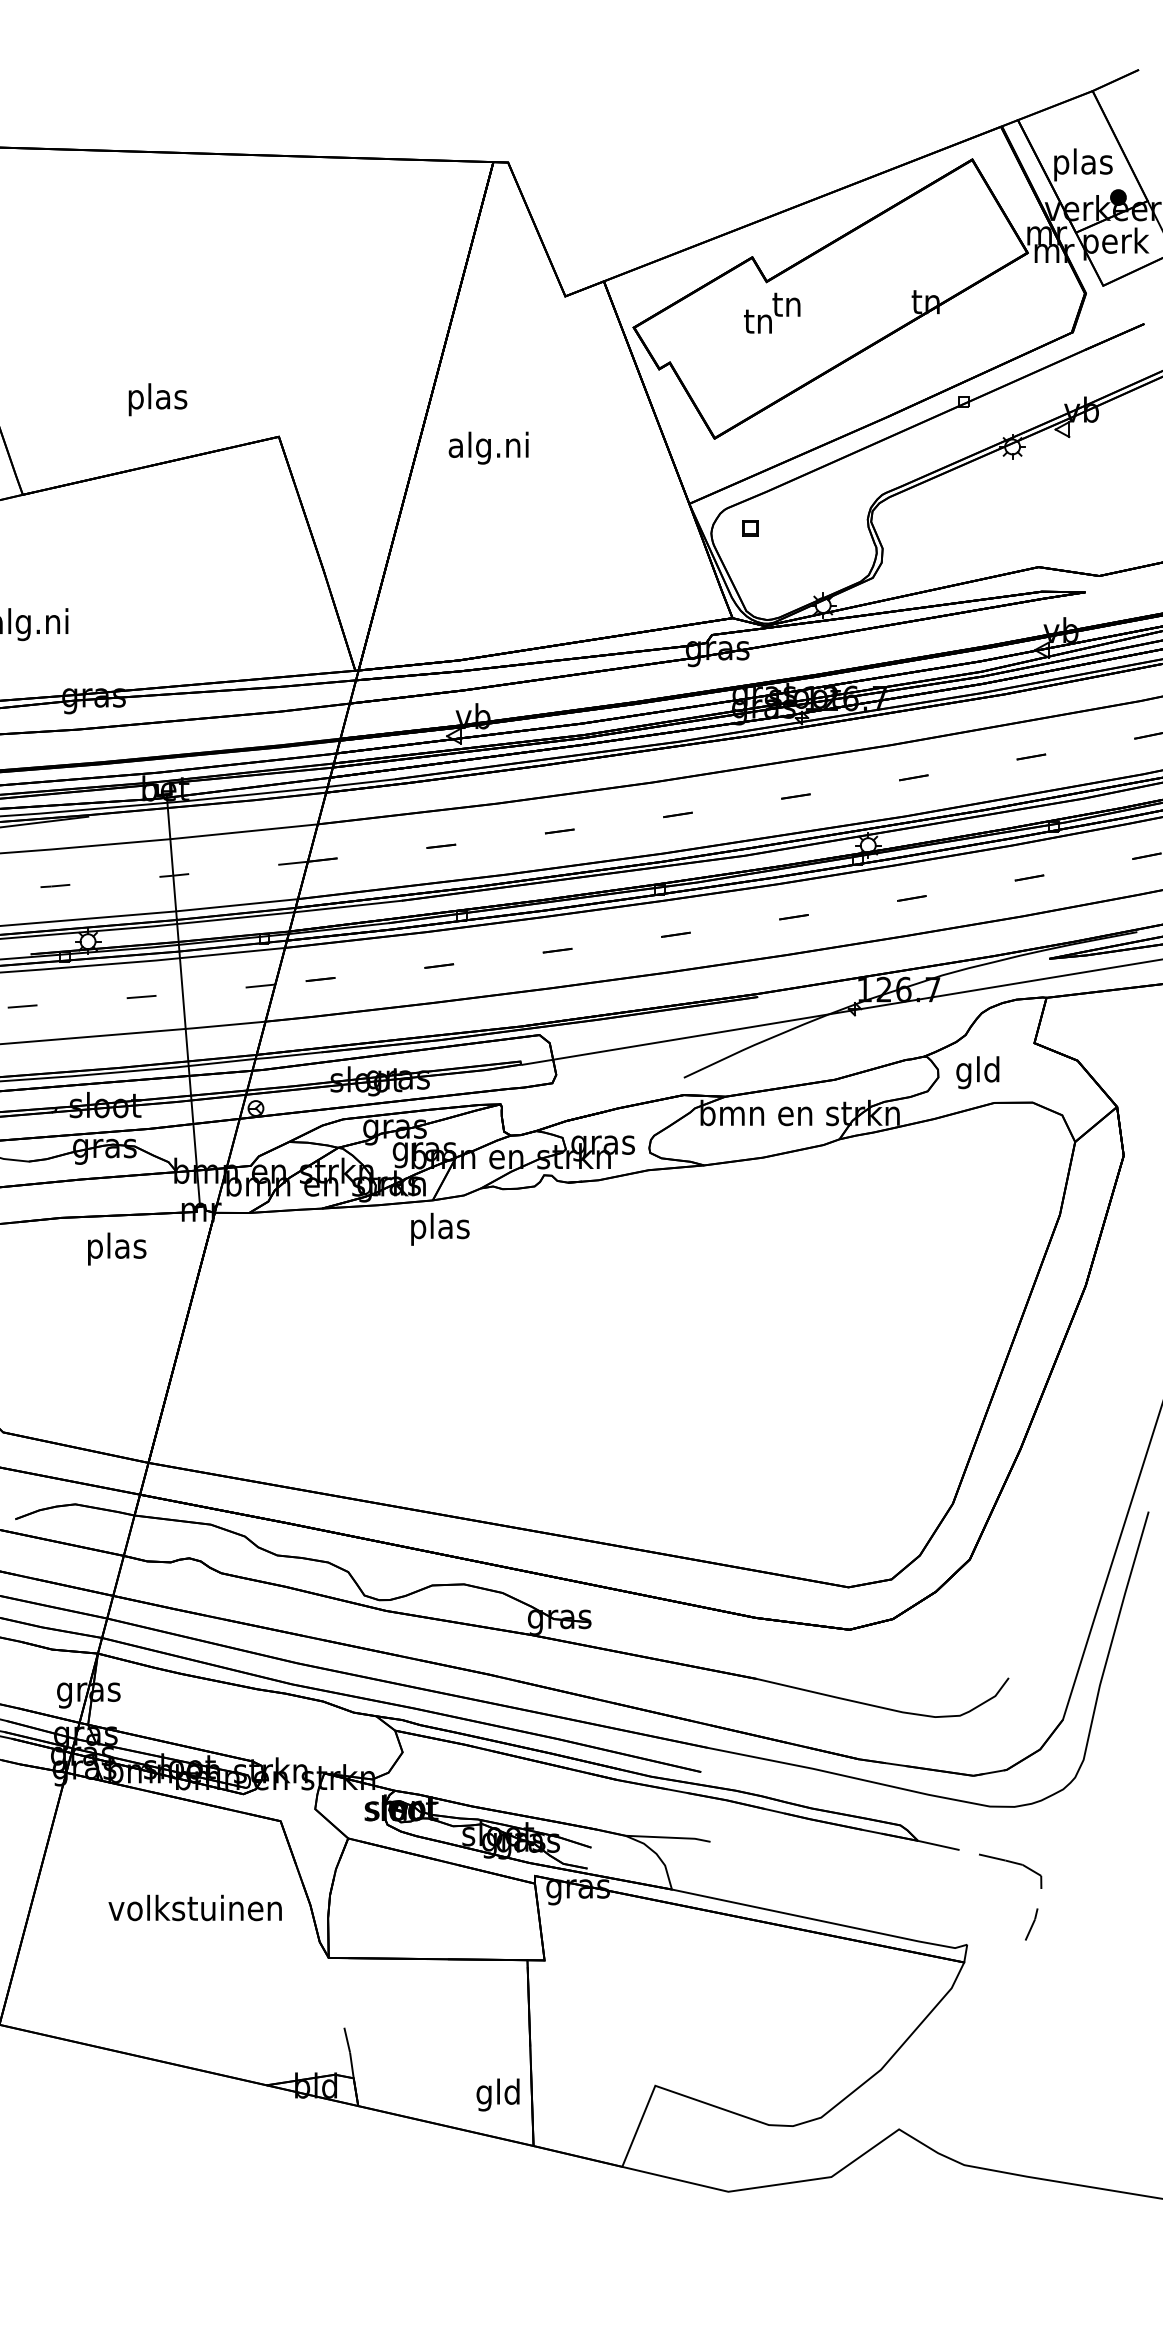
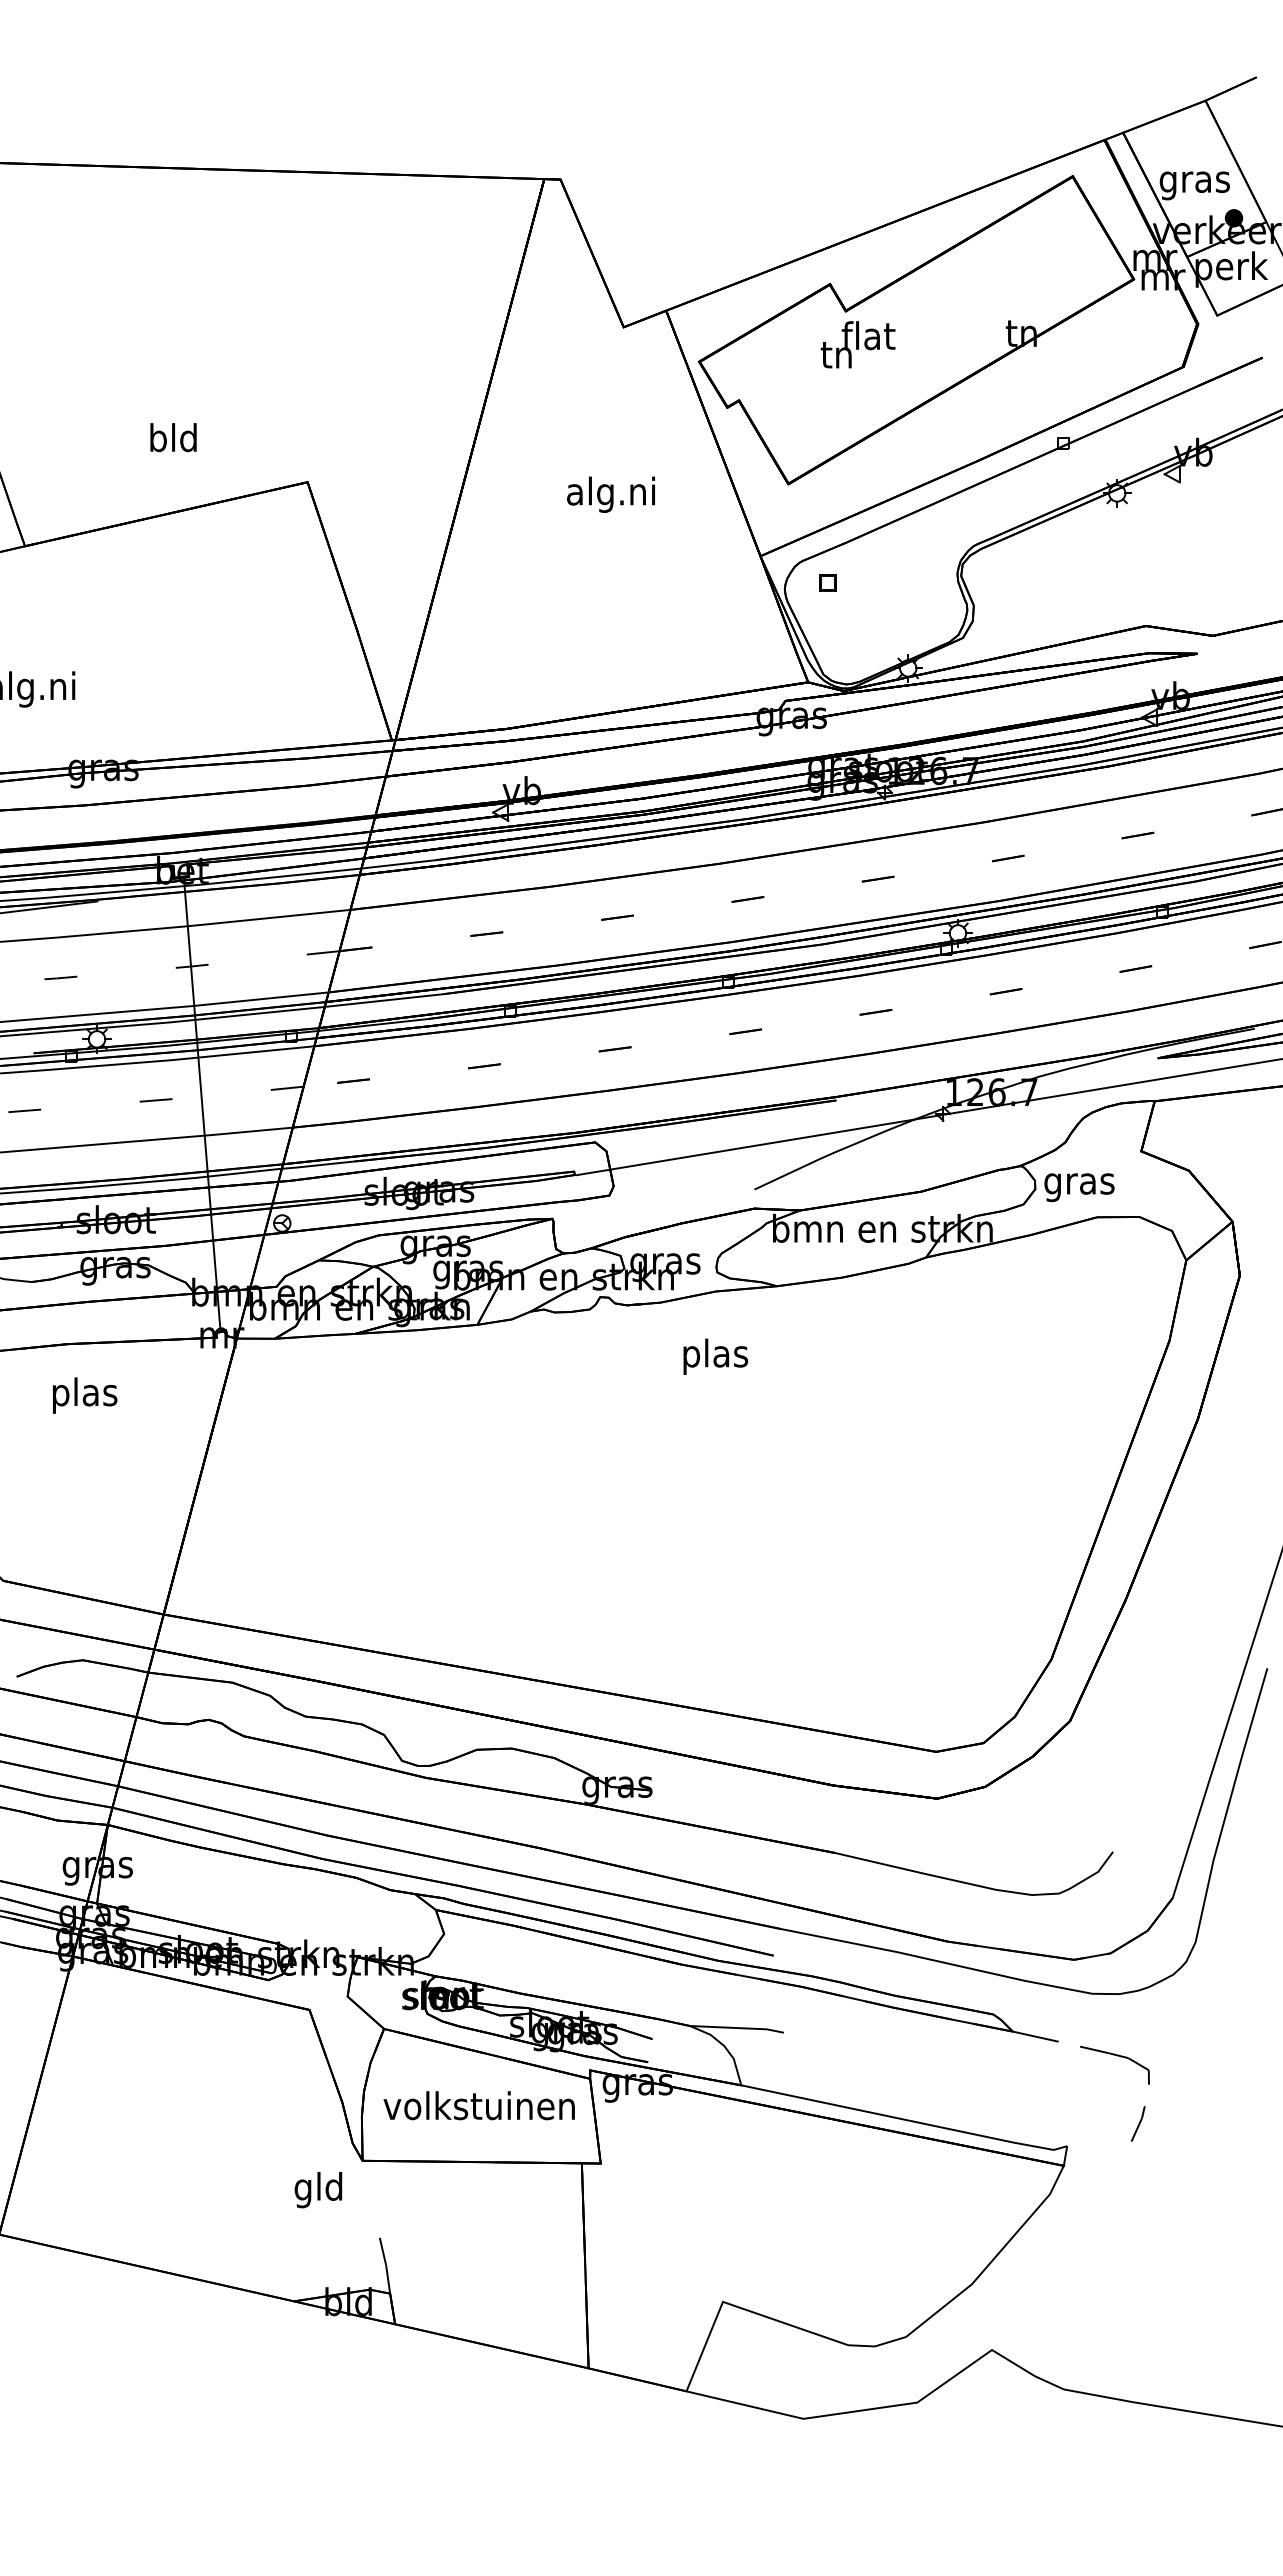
text: (1082, 165) -> (1194, 182), plas -> gras
text: (787, 303) -> (868, 335), tn -> flat
text: (158, 399) -> (174, 441), plas -> bld
text: (488, 447) -> (610, 494), moved
text: (978, 1072) -> (1079, 1183), gld -> gras
text: (440, 1229) -> (715, 1356), moved
text: (117, 1249) -> (85, 1395), moved
text: (194, 1907) -> (478, 2105), moved
text: (498, 2095) -> (318, 2190), moved

